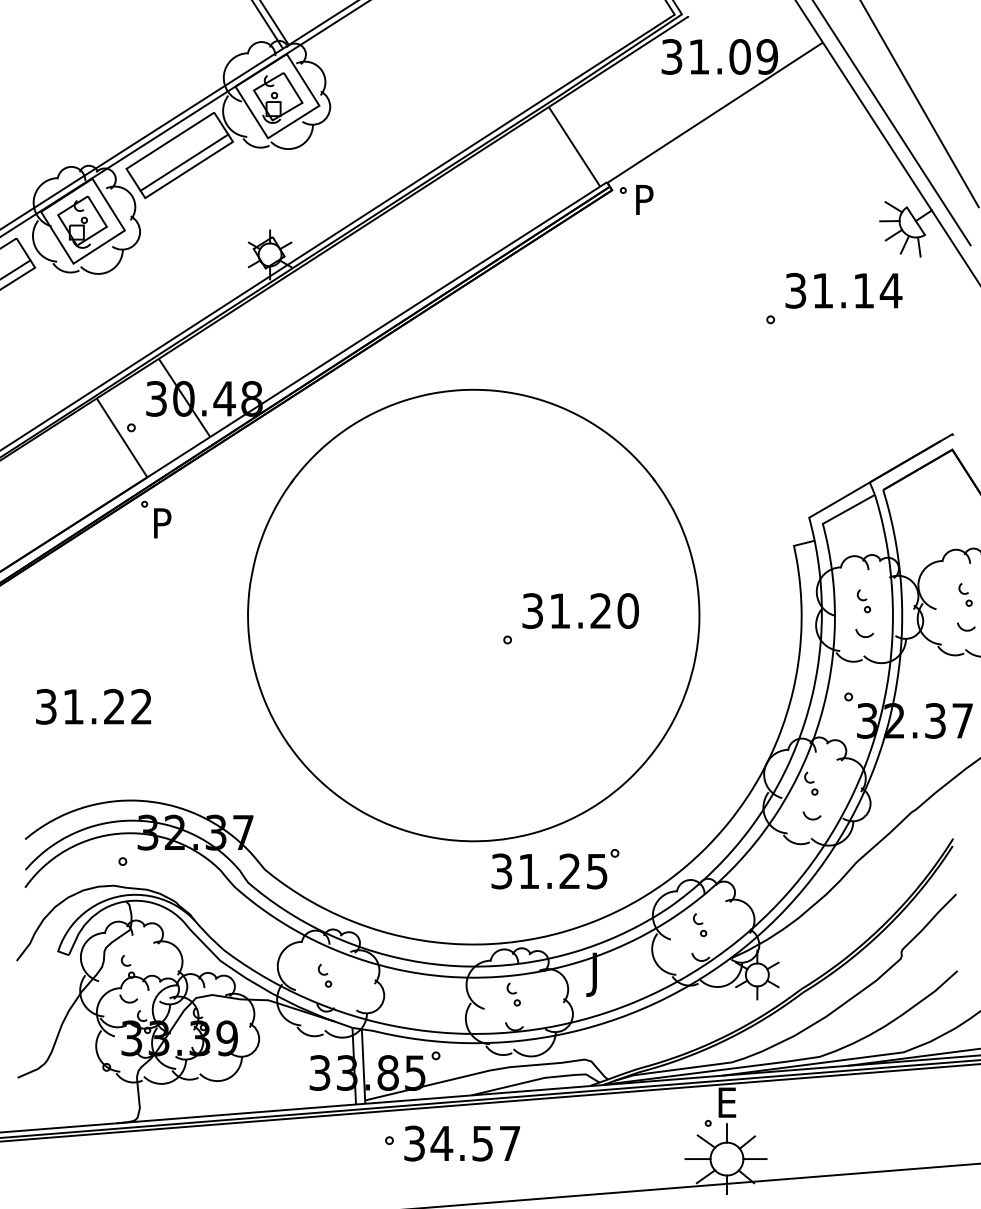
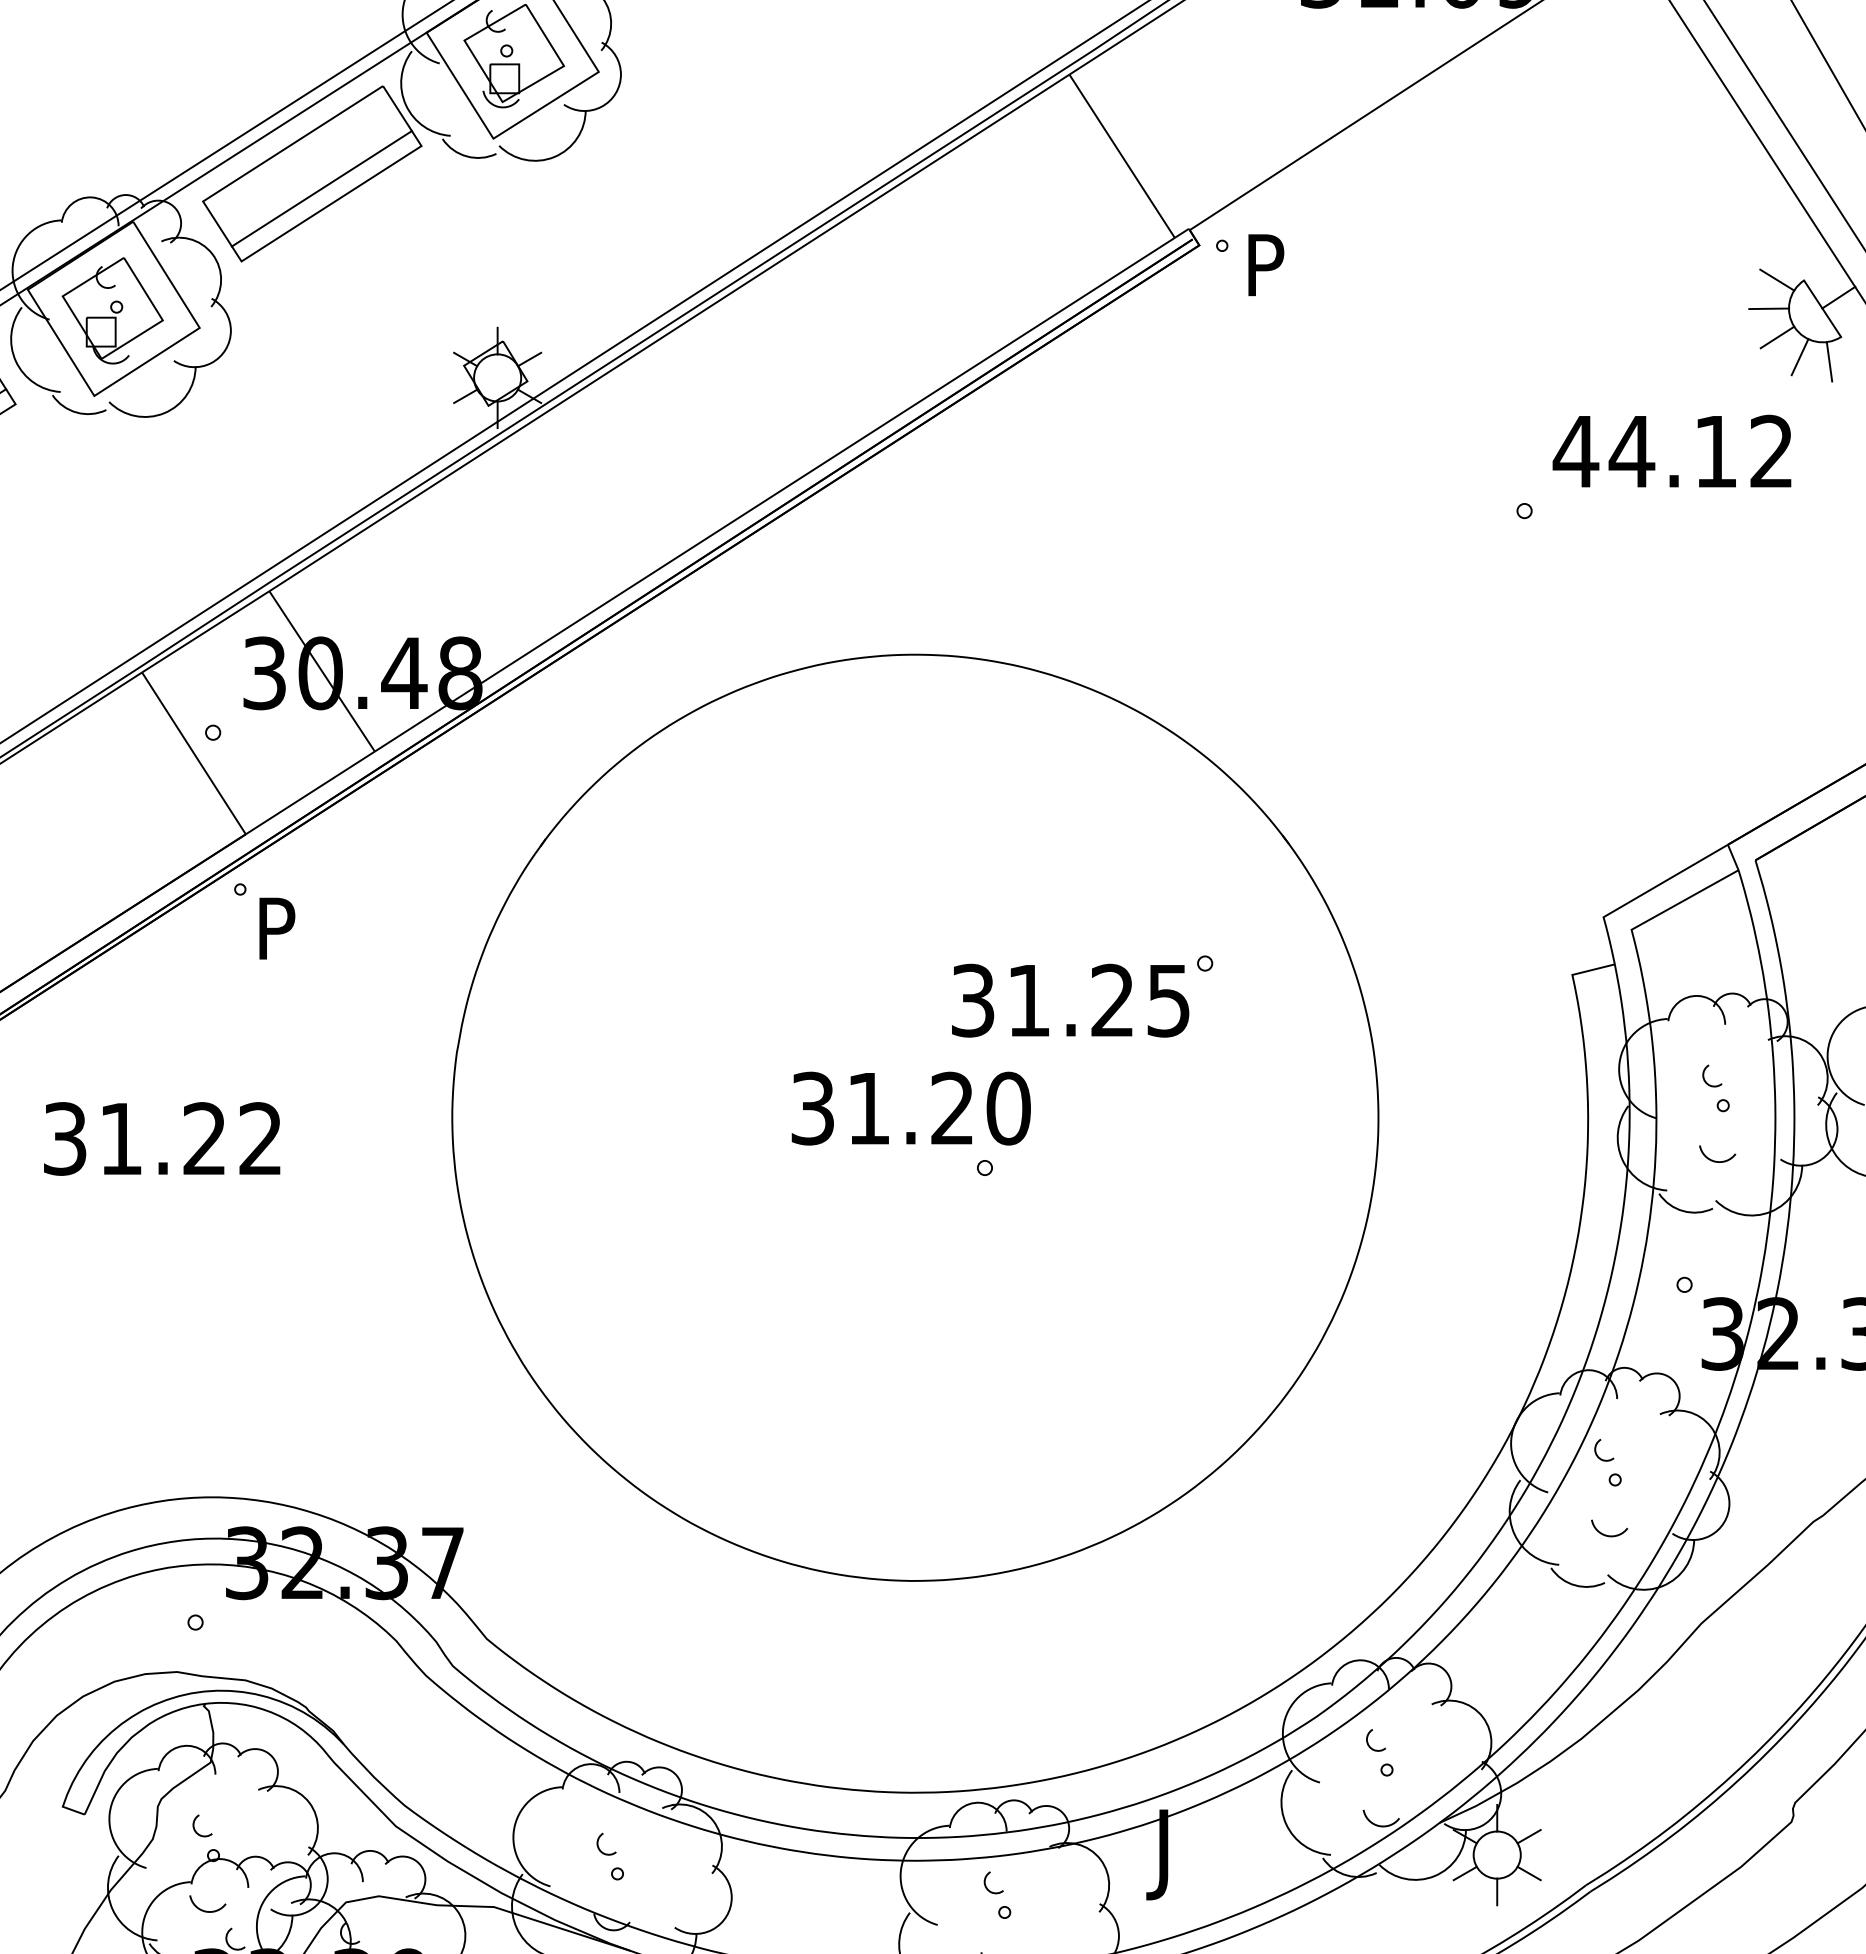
text: (843, 290) -> (1673, 450), 31.14 -> 44.12
text: (580, 610) -> (910, 1107), moved
text: (93, 706) -> (161, 1138), moved
part: (560, 860) -> (1093, 978), moved

